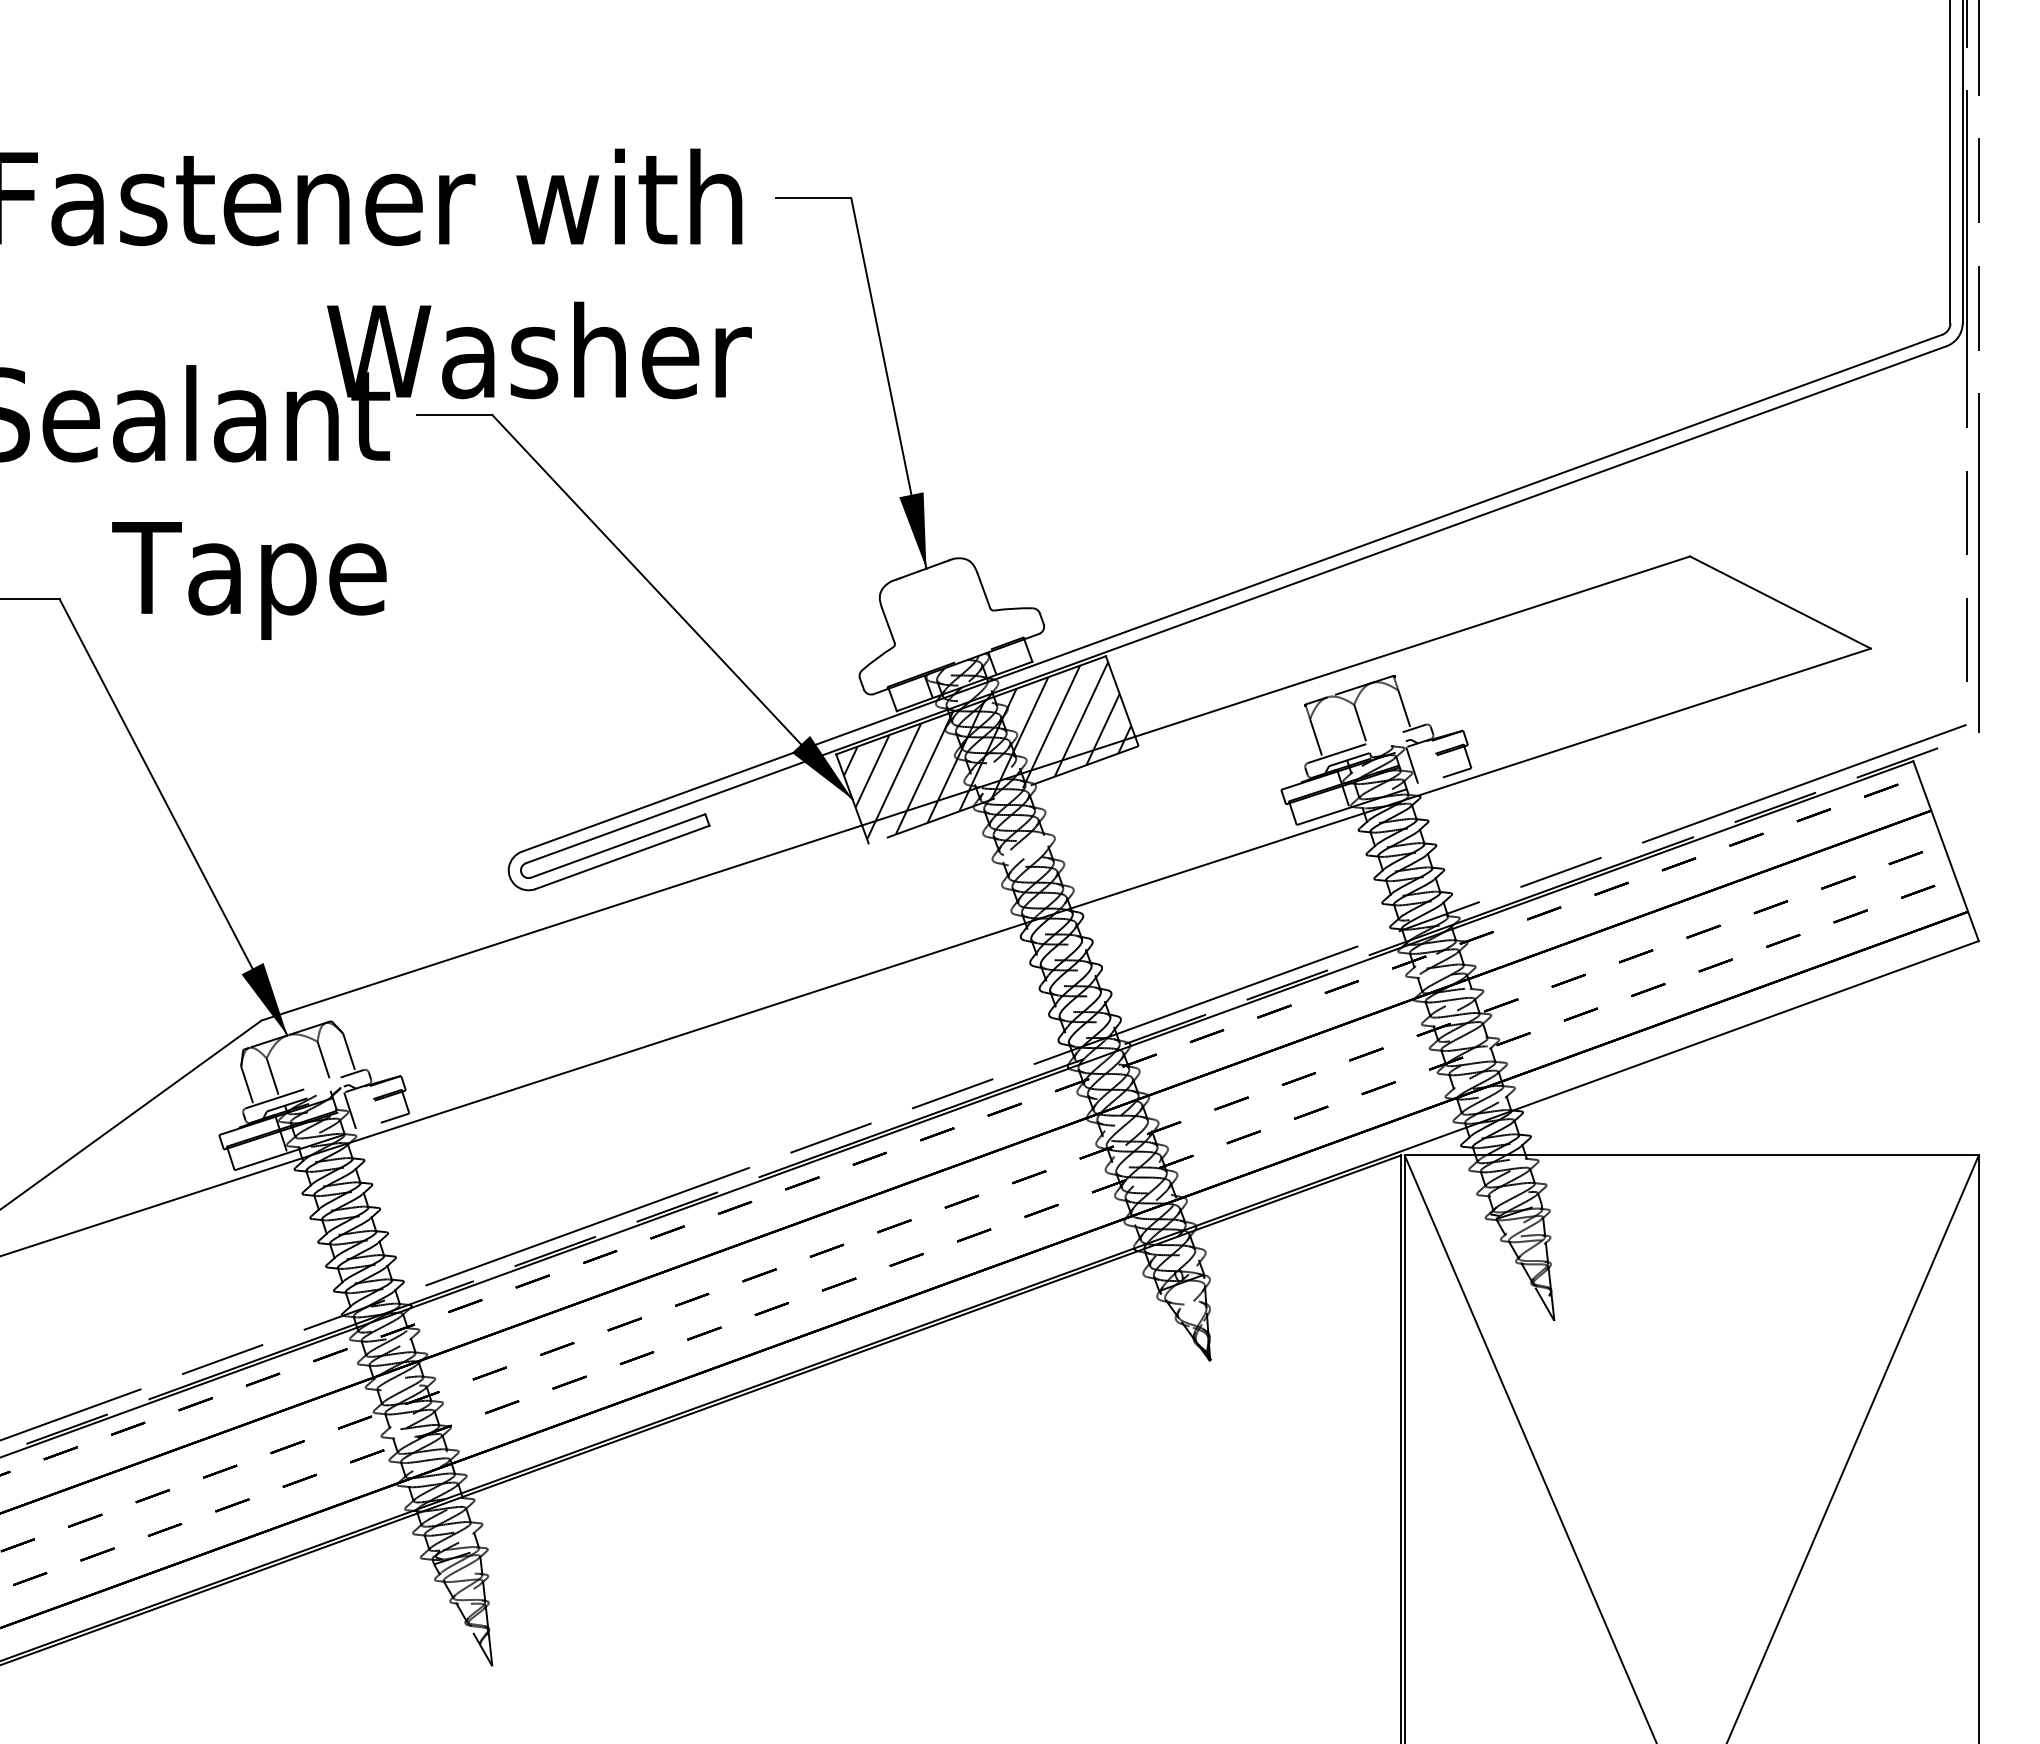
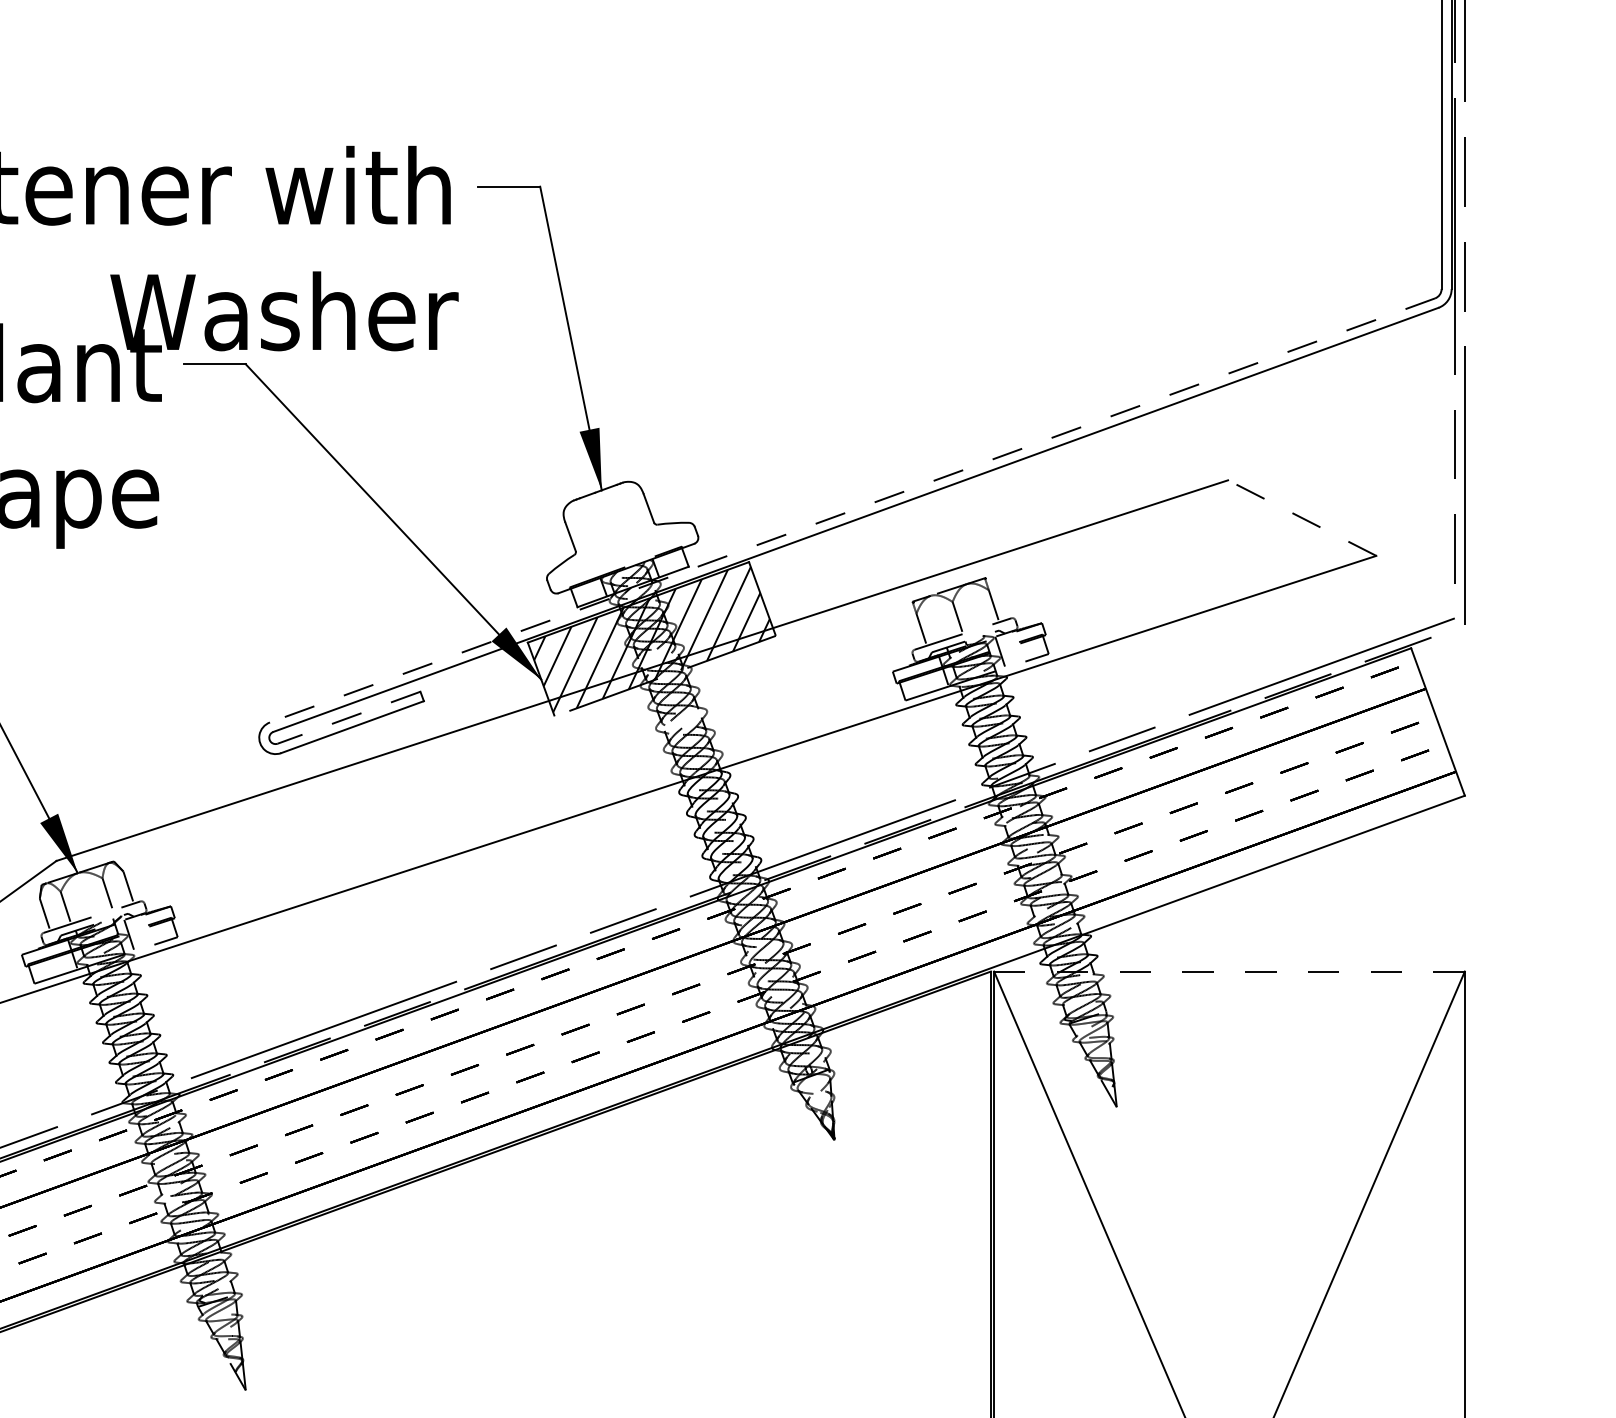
line: (1232, 593) -> (852, 510), solid -> dashed
line: (1780, 602) -> (1302, 518), solid -> dashed
line: (618, 845) -> (349, 717), solid -> dashed
line: (1692, 1155) -> (1230, 971), solid -> dashed

